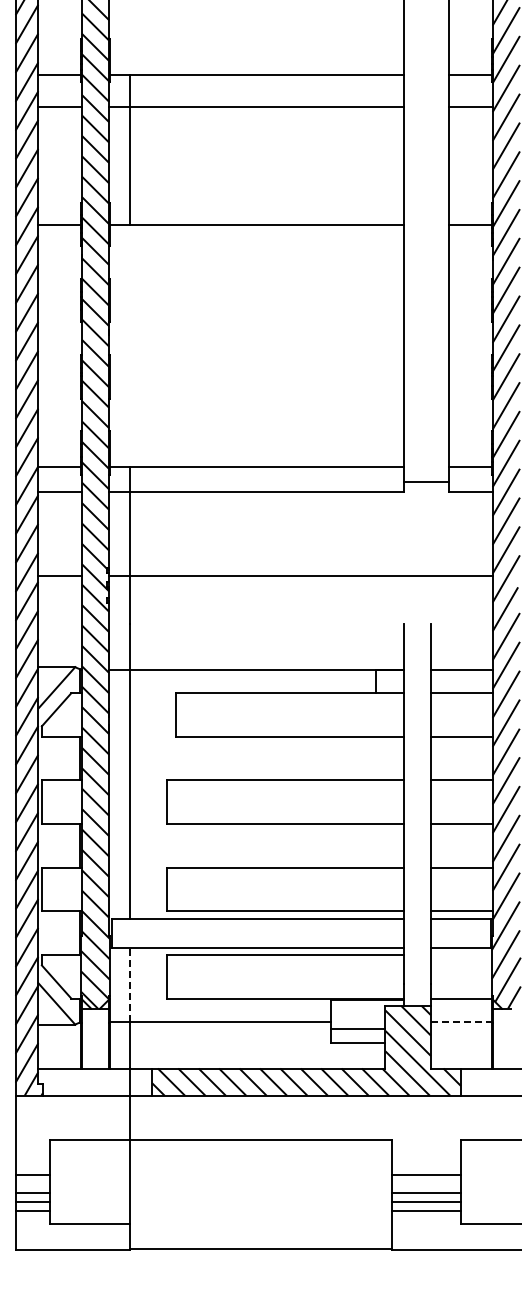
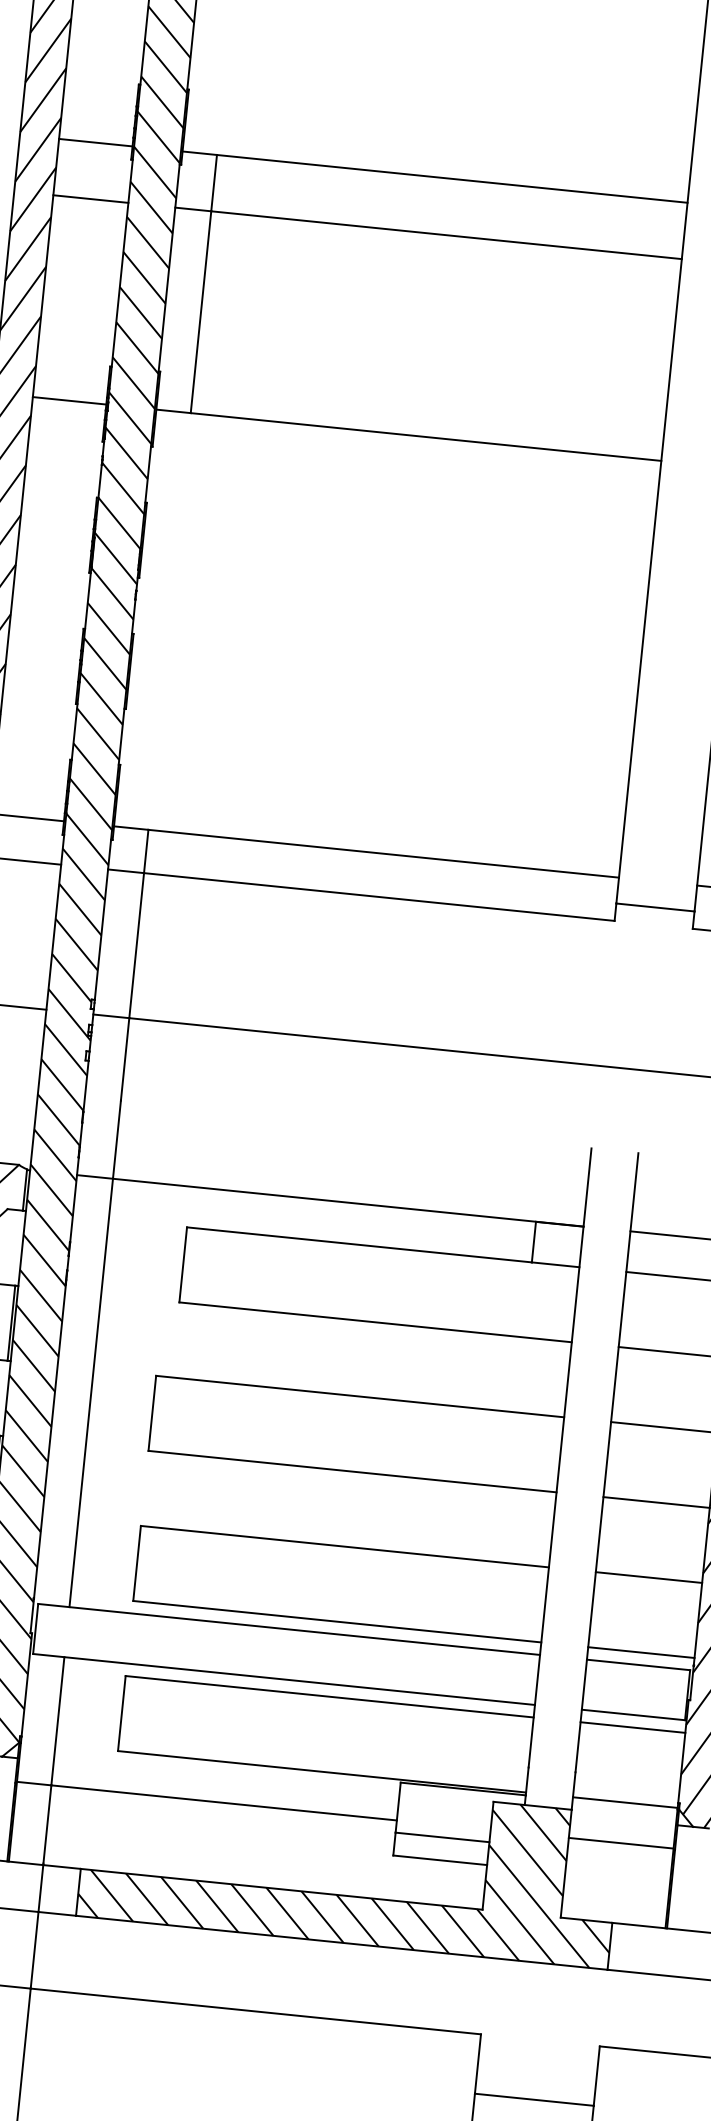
line: (460, 954) -> (631, 1726), added
line: (130, 984) -> (58, 1720), dashed -> solid
line: (461, 1022) -> (621, 1843), dashed -> solid

